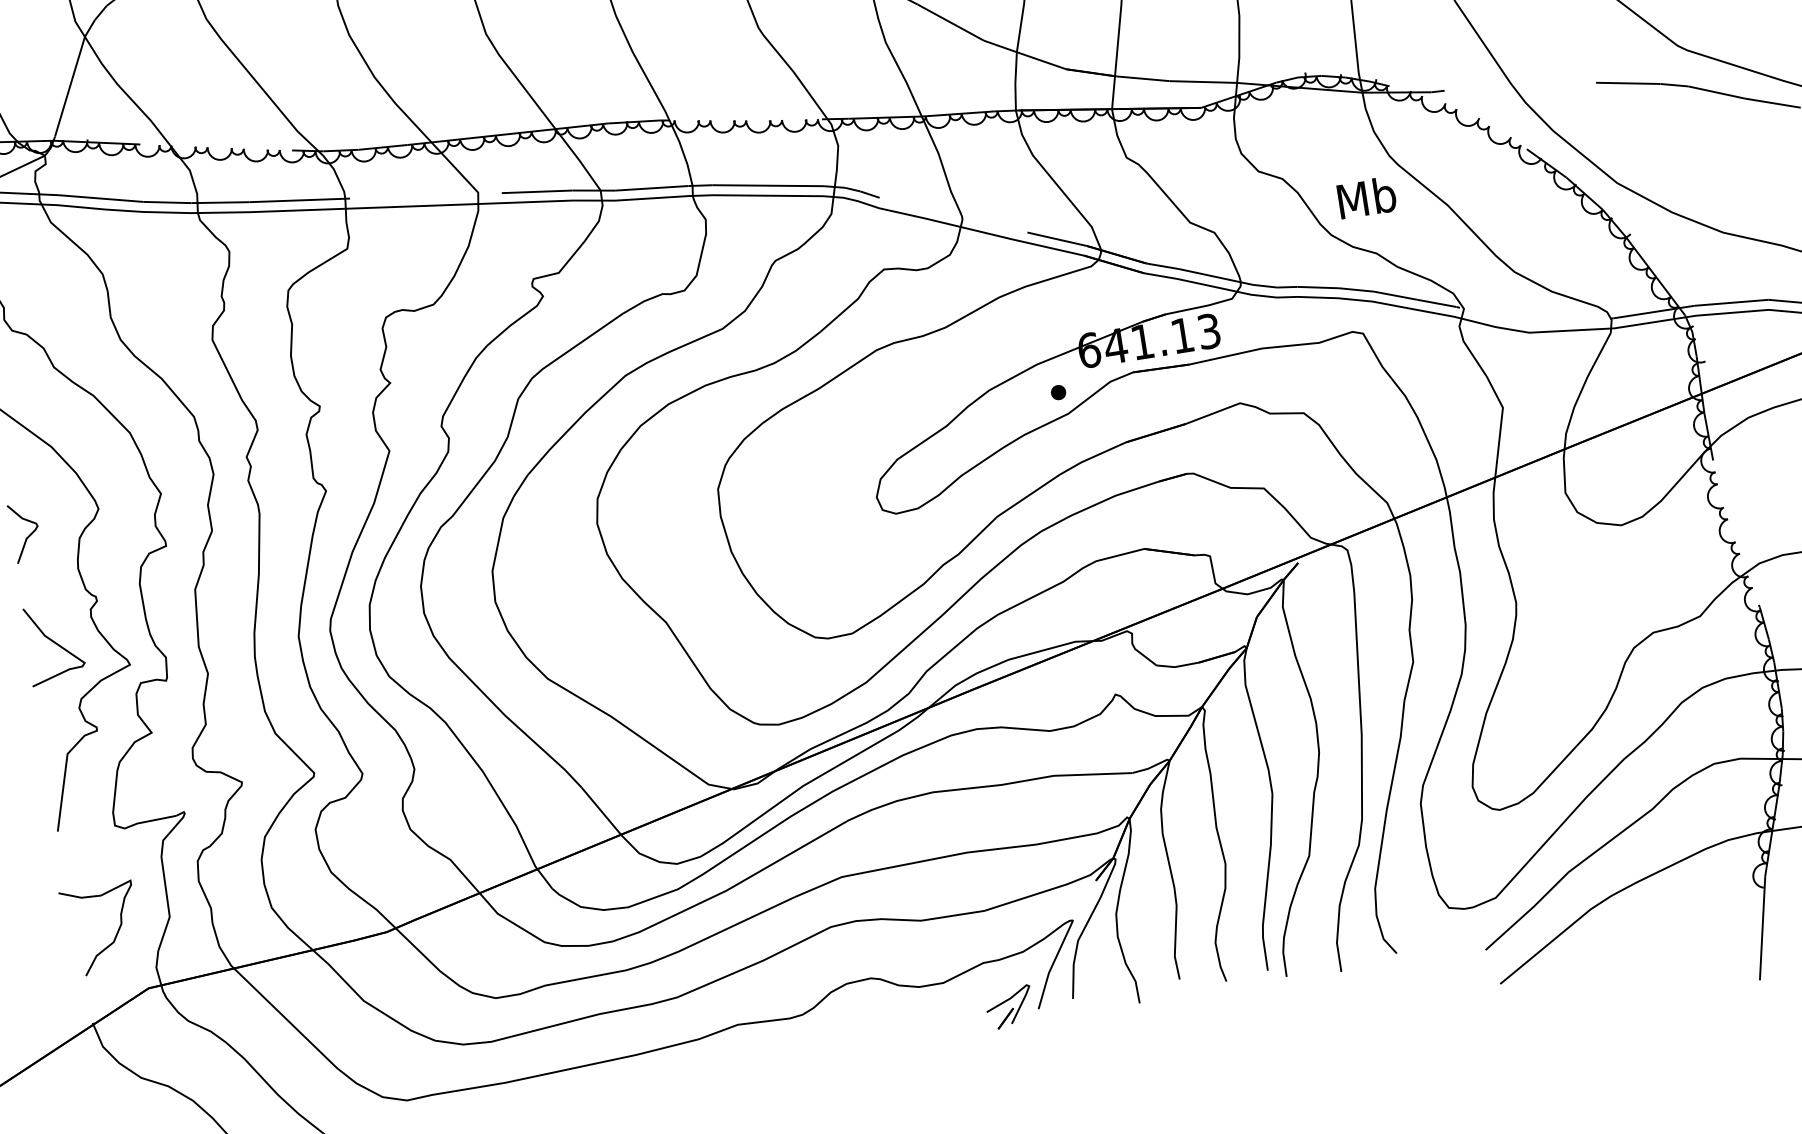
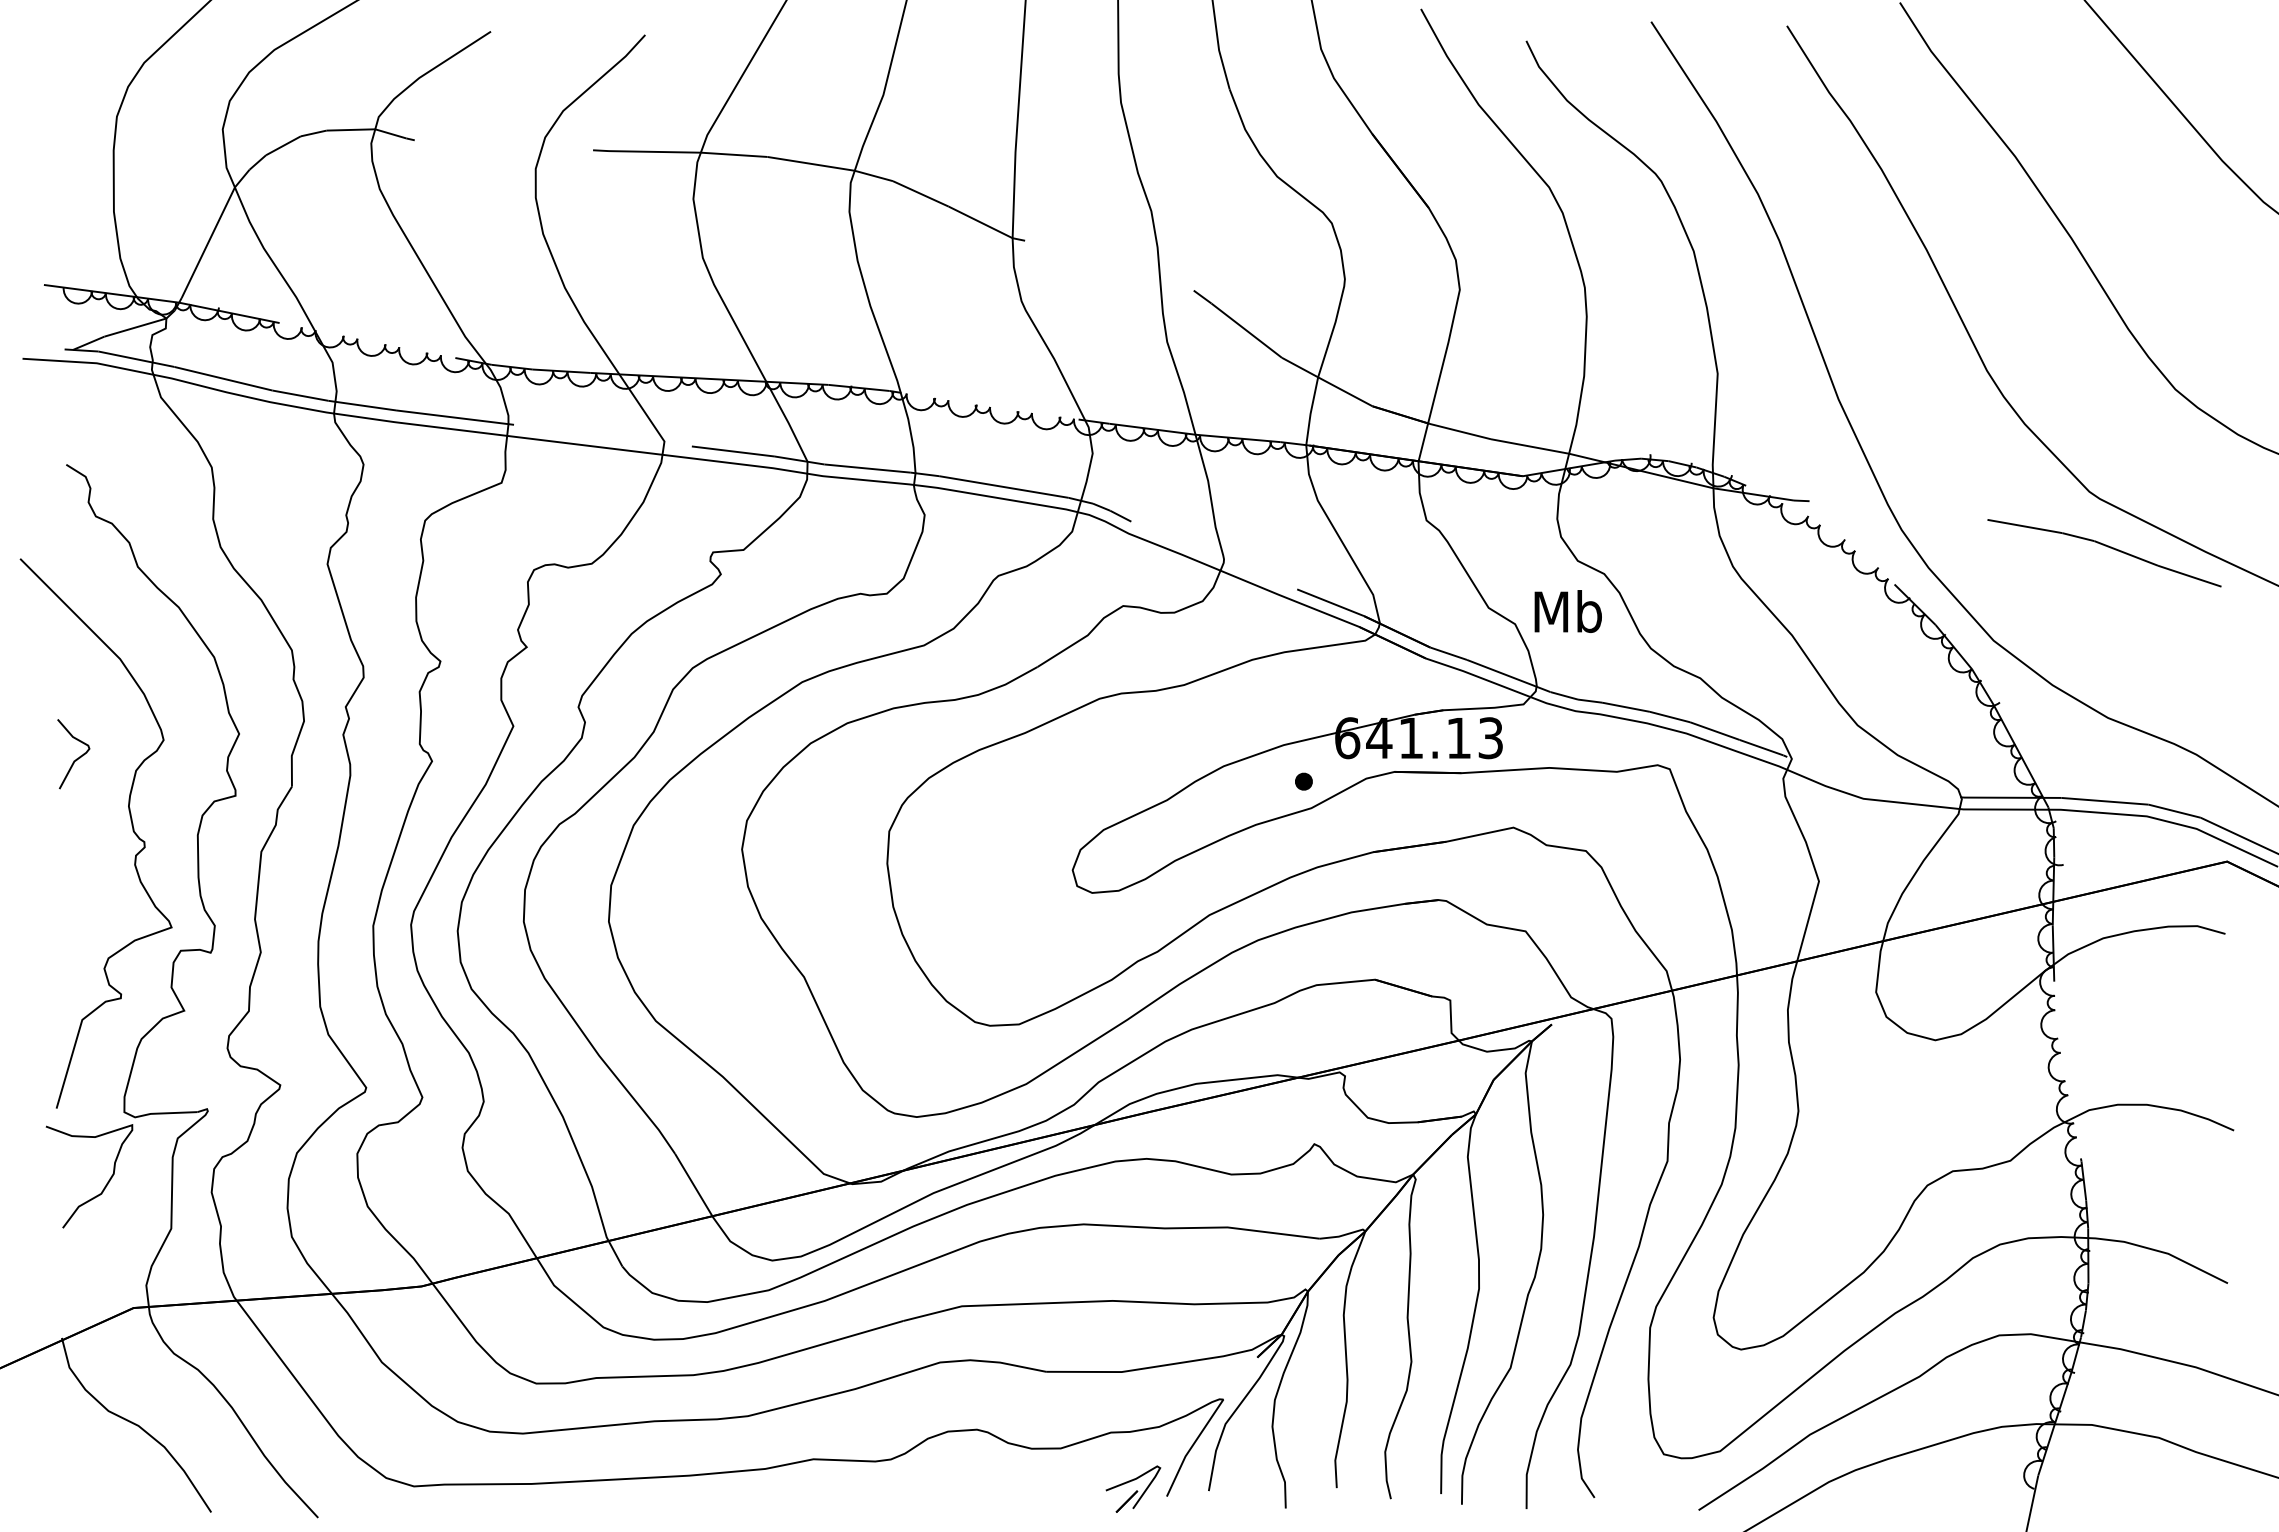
text: (1366, 197) -> (1567, 611), moved
curve: (53, 642) -> (86, 887), removed
curve: (115, 935) -> (104, 1186), moved

